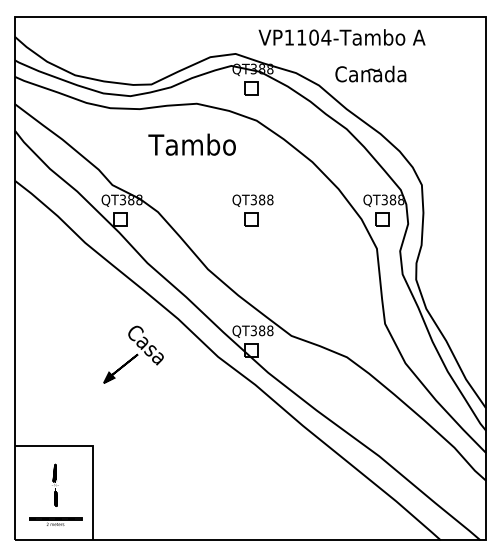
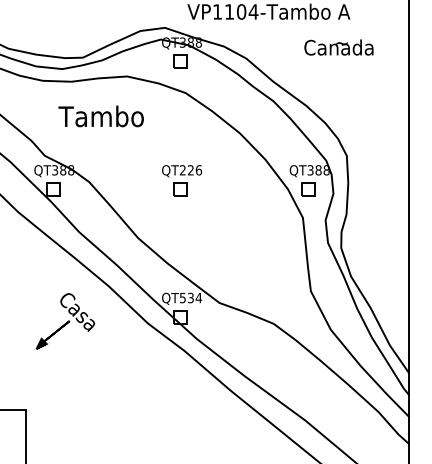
text: (370, 73) -> (338, 46), moved
text: (191, 144) -> (100, 116), moved
text: (261, 199) -> (190, 169), QT388 -> QT226
text: (262, 330) -> (191, 297), QT388 -> QT534

